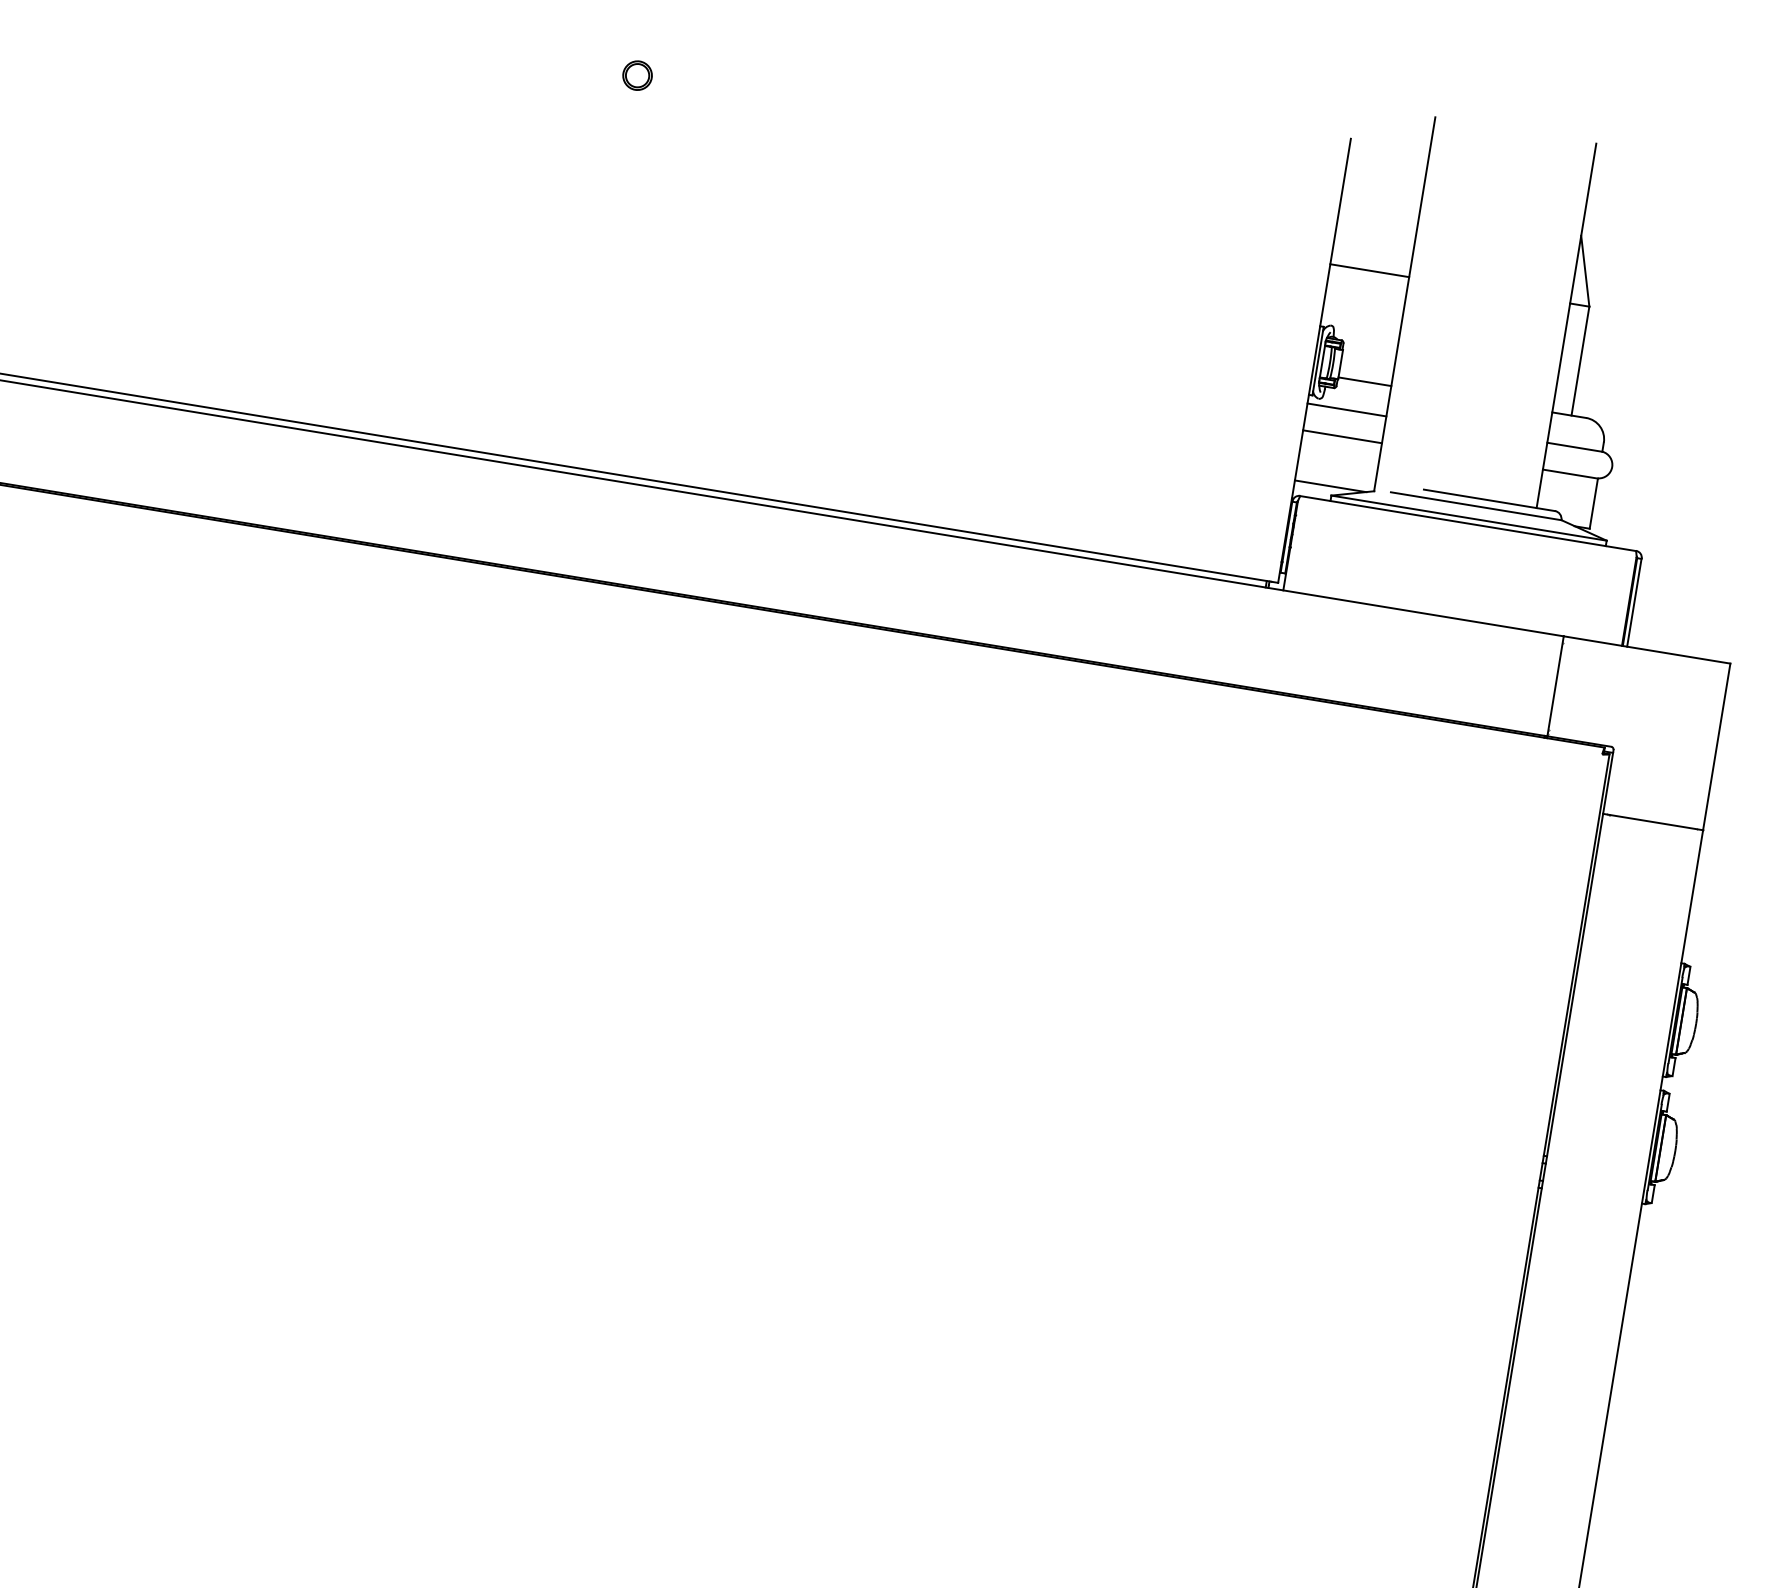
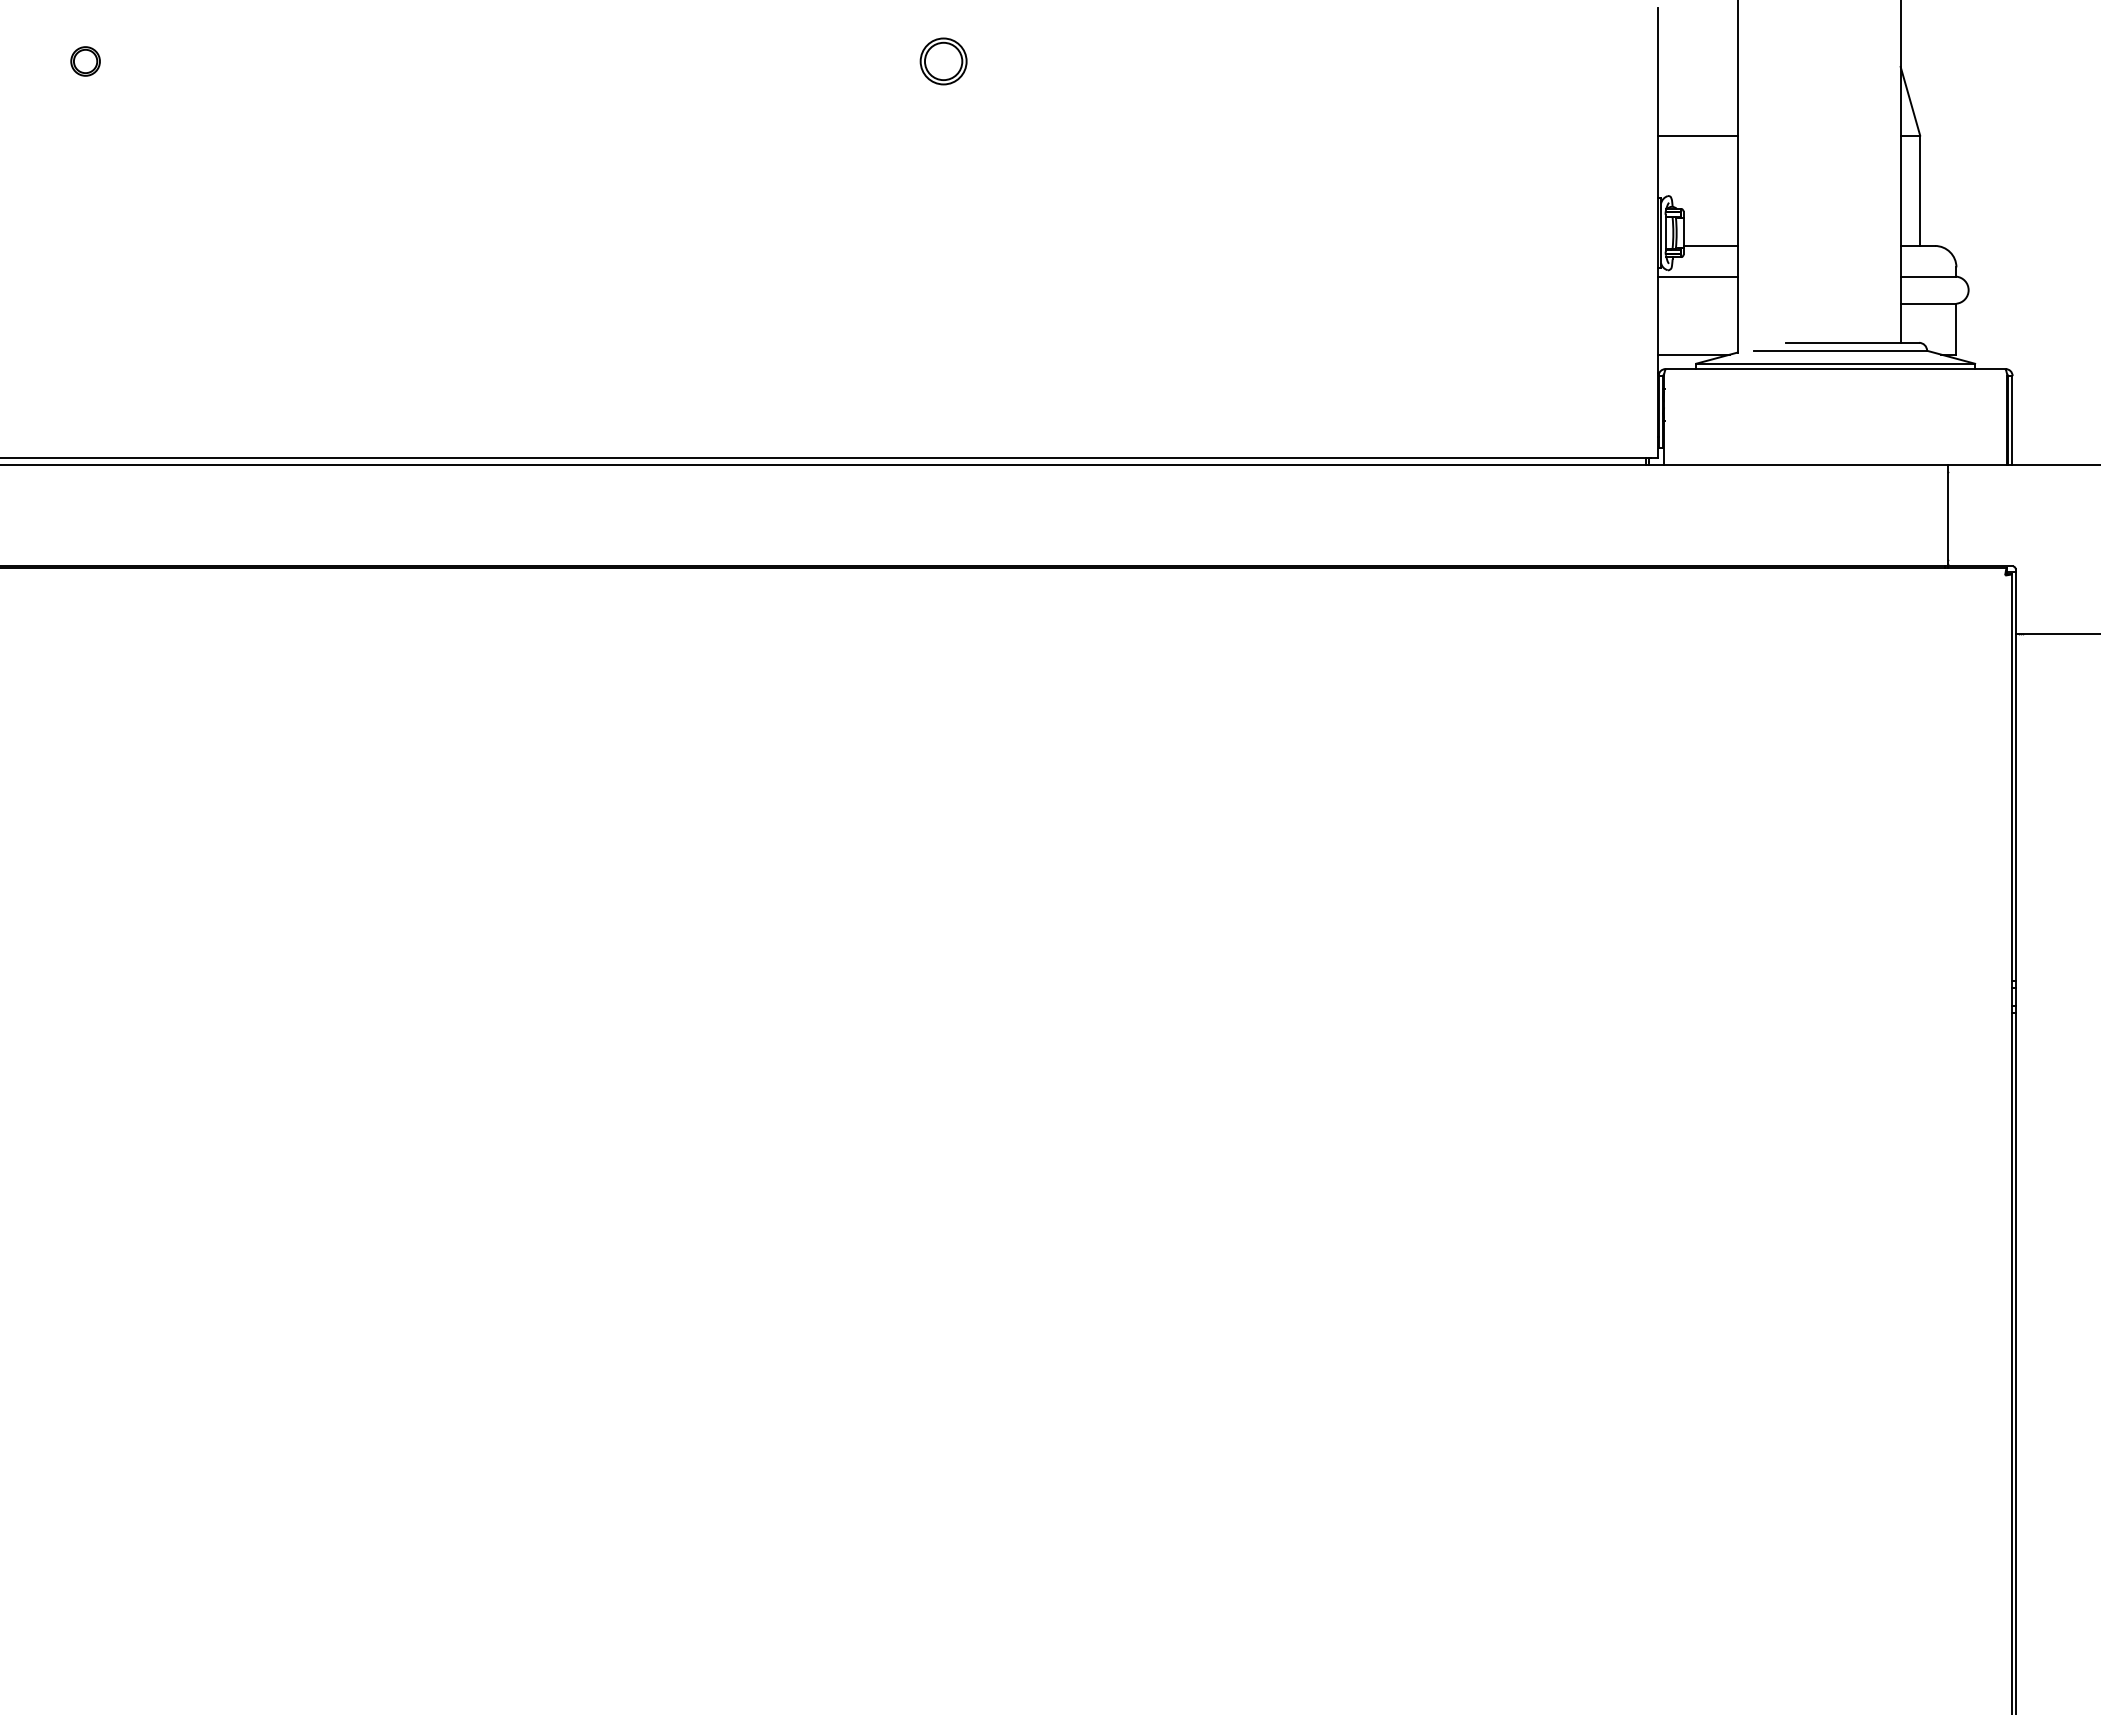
part: (637, 75) -> (943, 61), size x1.6
line: (1342, 436) -> (1697, 303), removed

